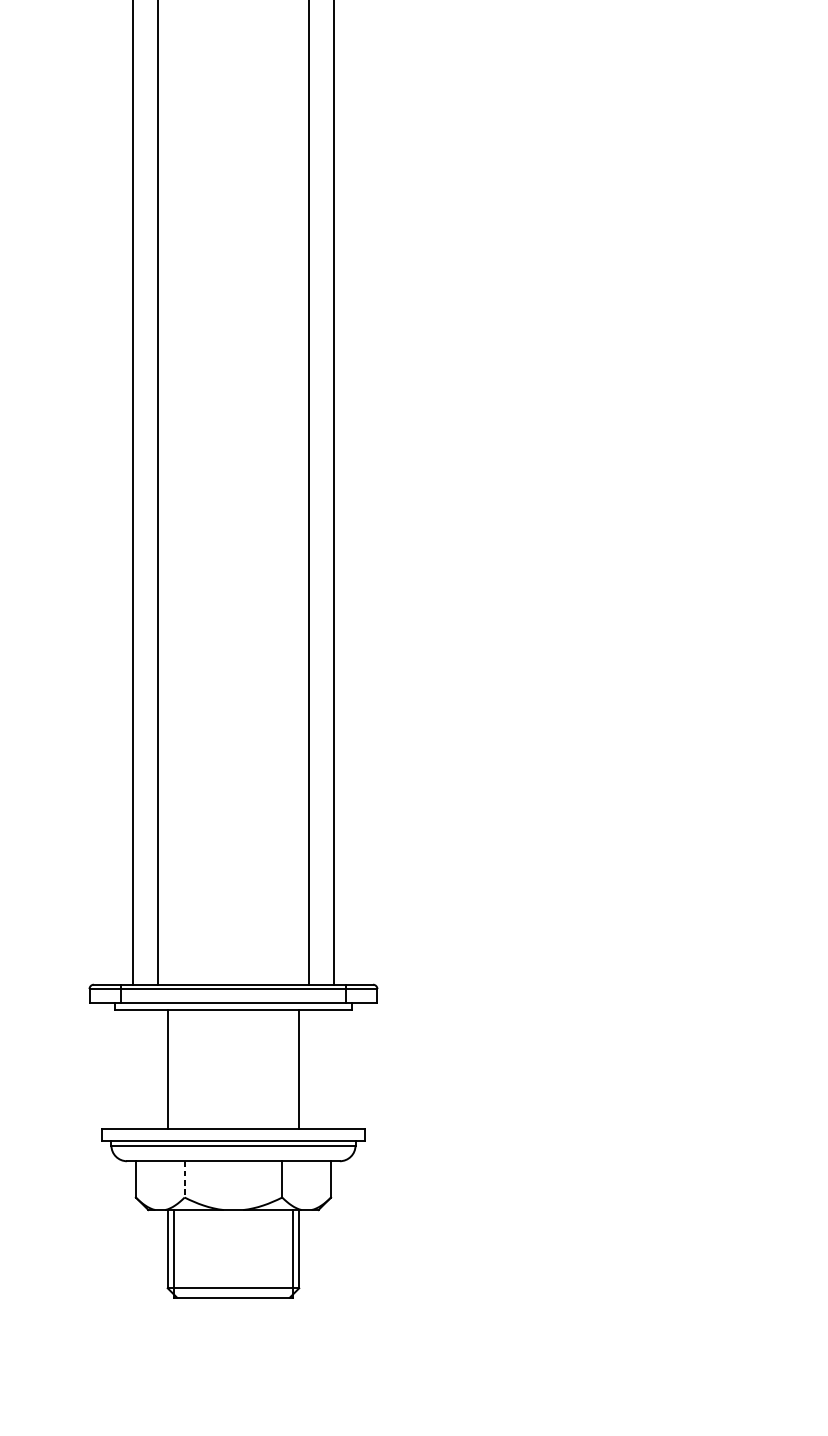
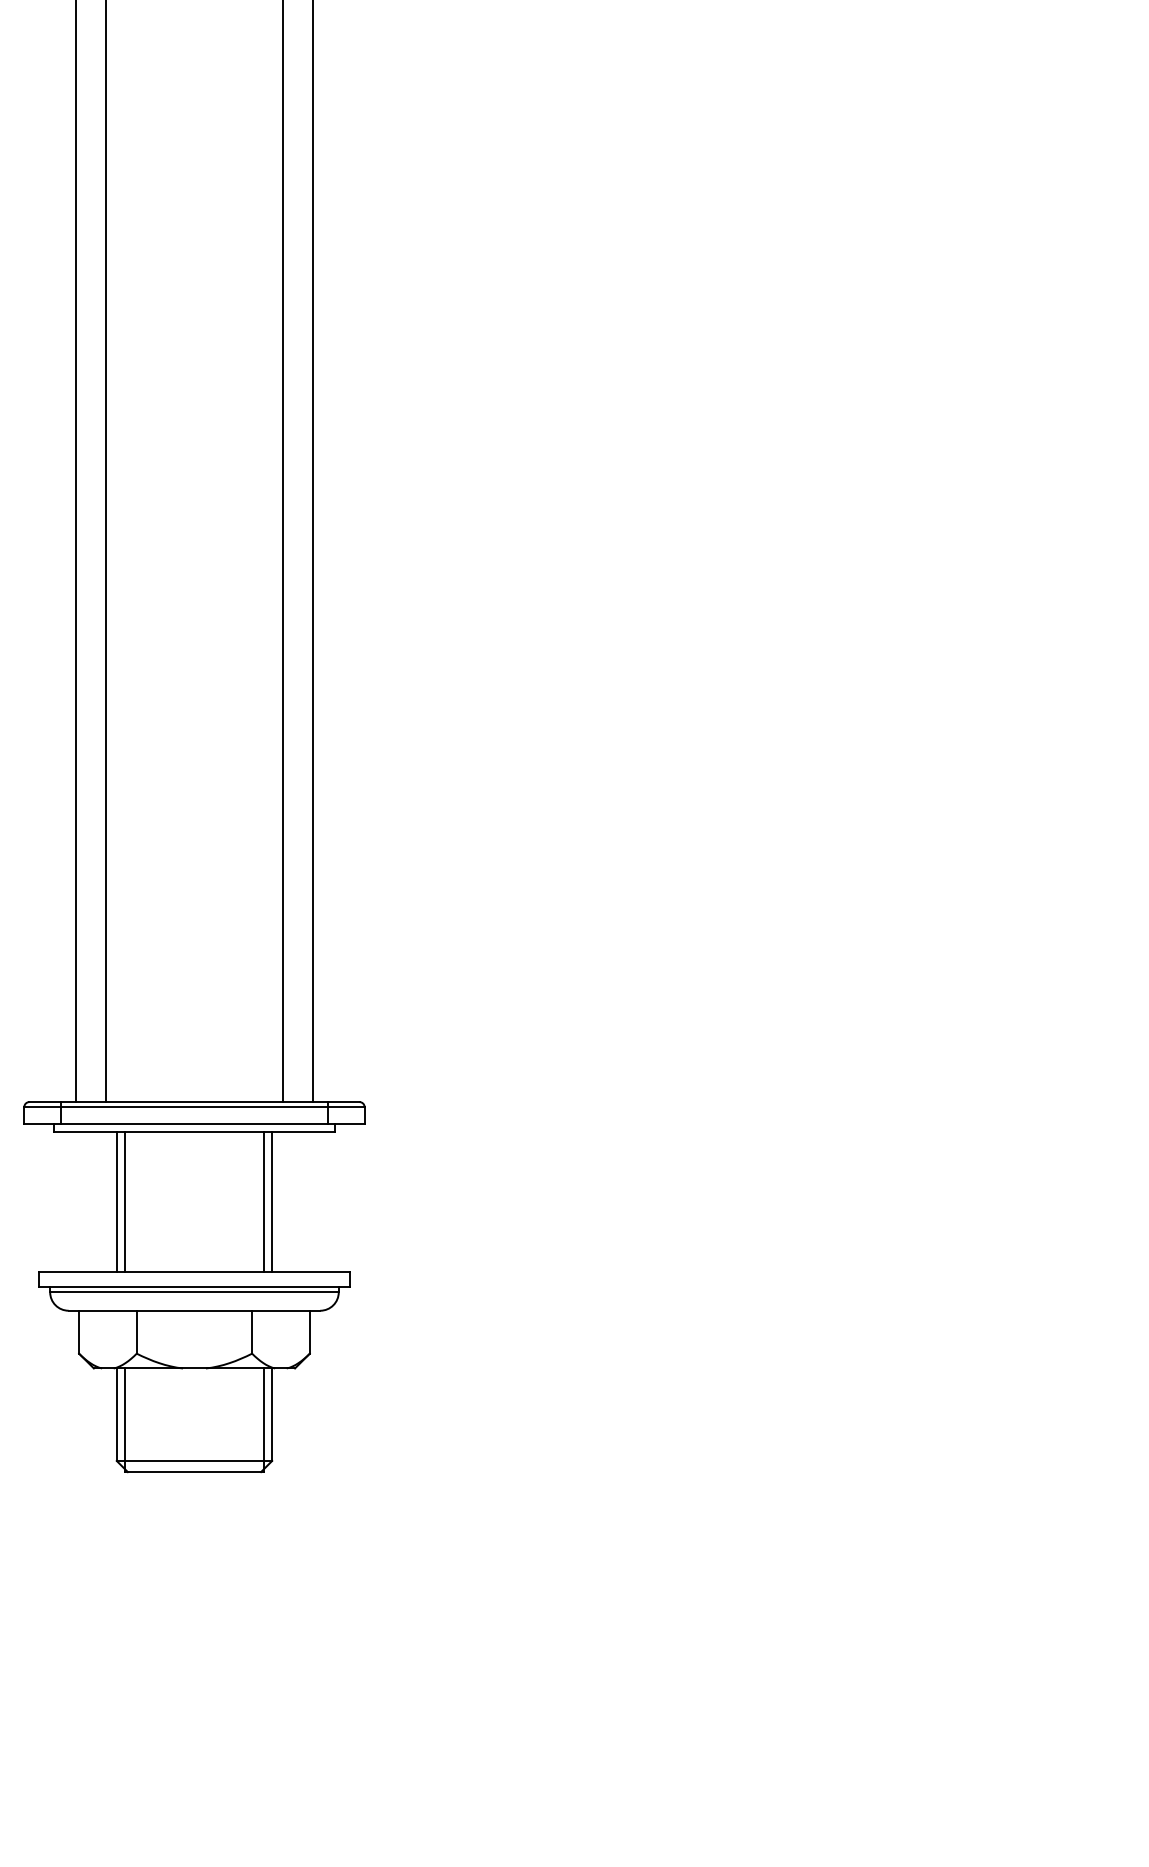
line: (174, 1068) -> (124, 1201), added
line: (292, 1068) -> (264, 1201), added
line: (184, 1179) -> (136, 1332), dashed -> solid

